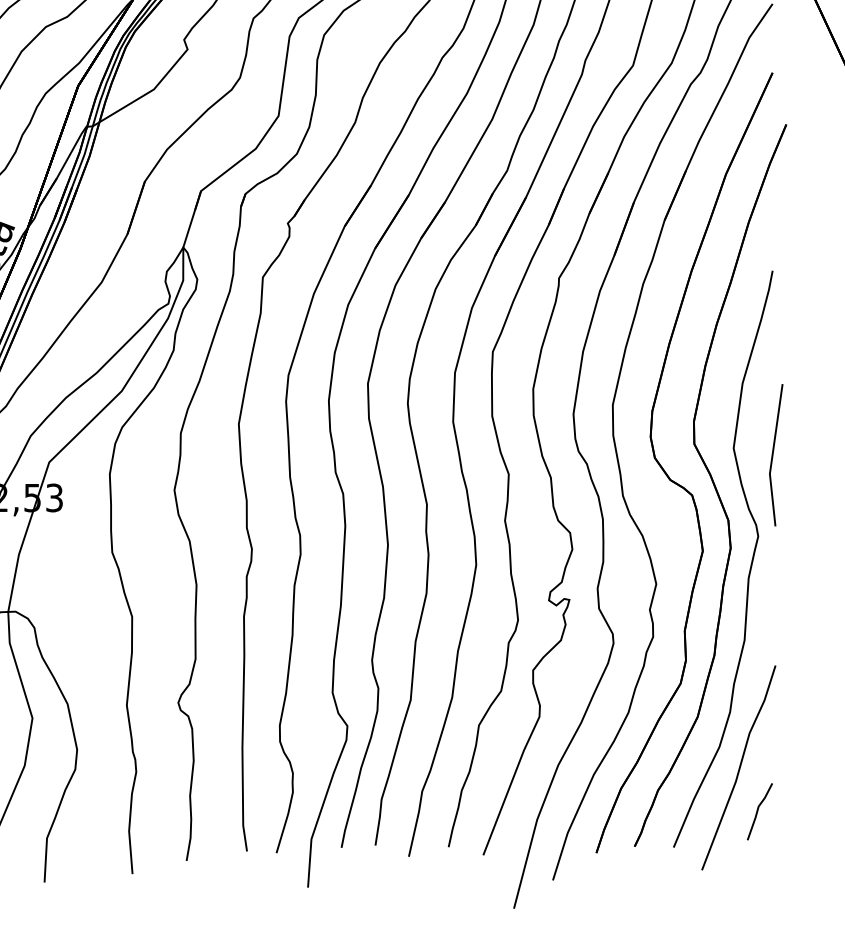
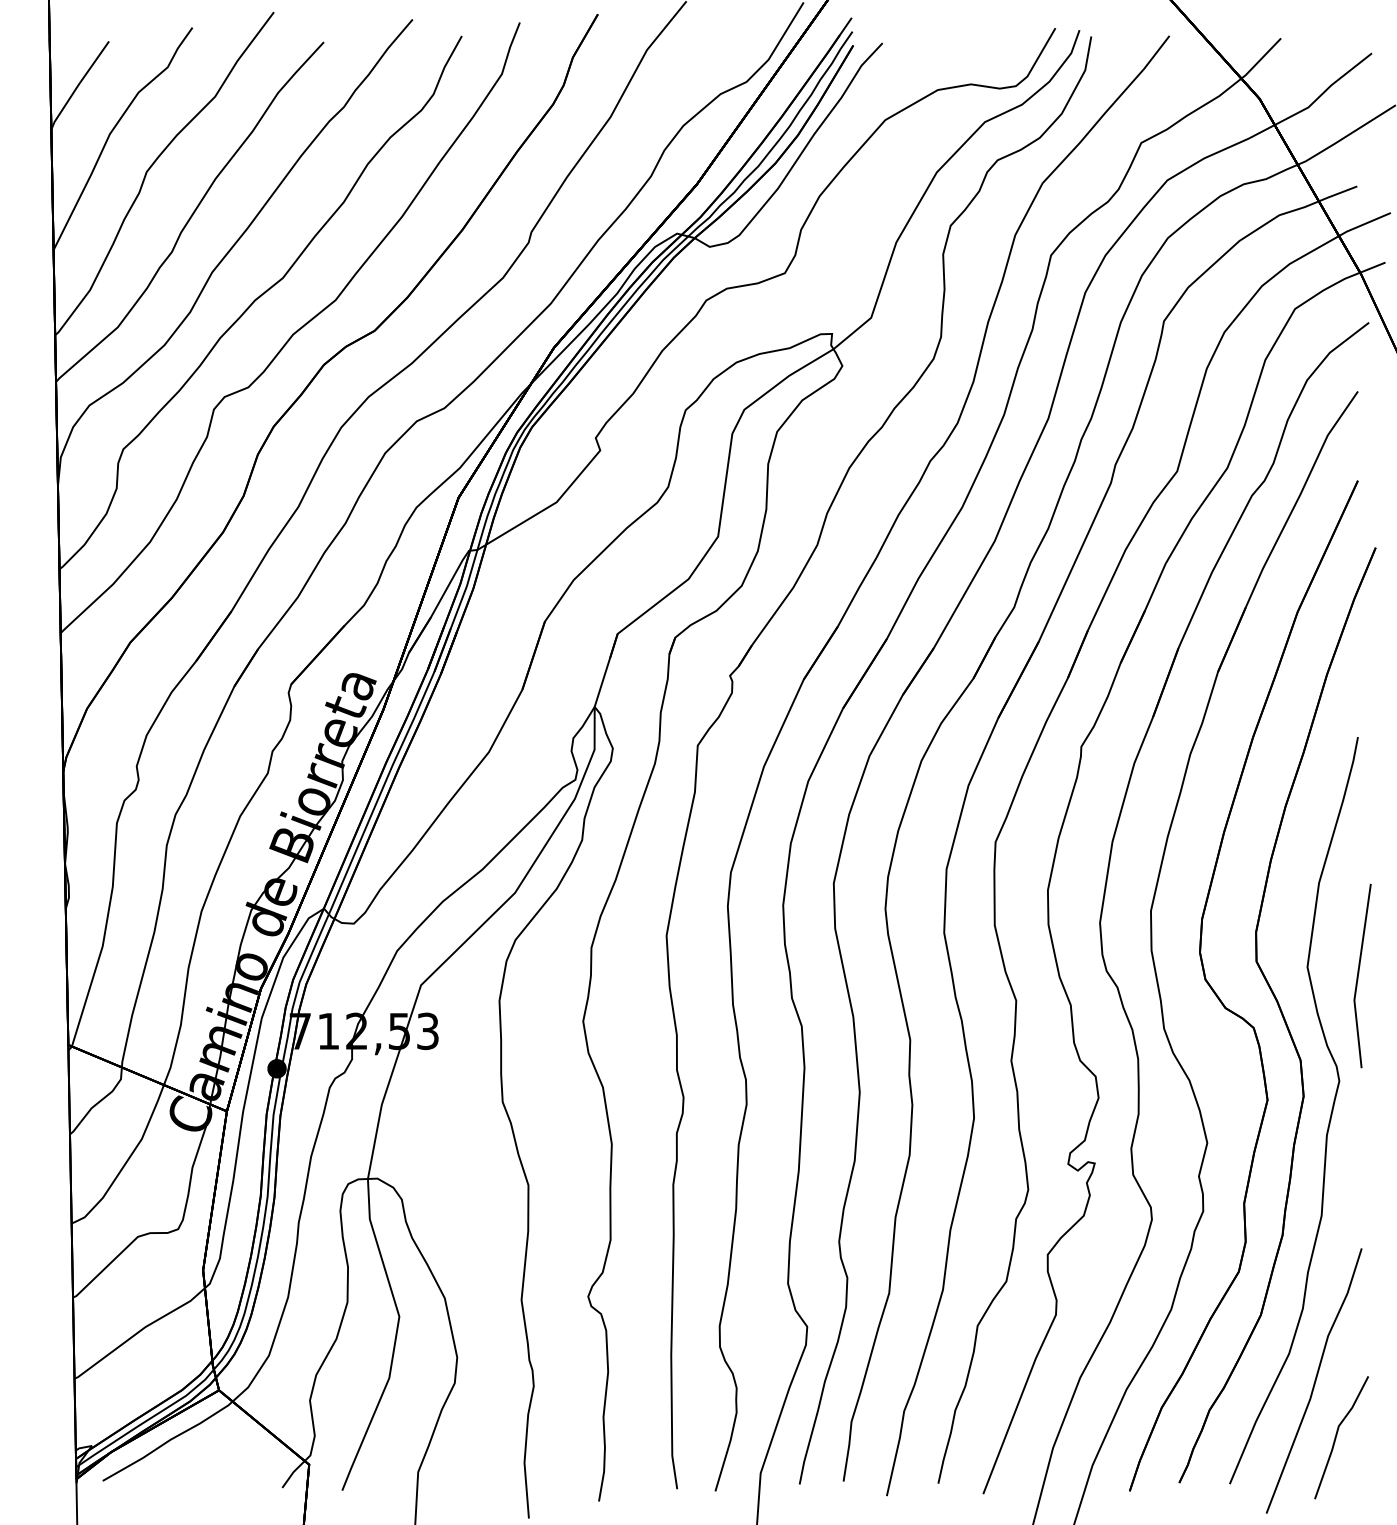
part: (759, 811) -> (1341, 1437), size x1.67

